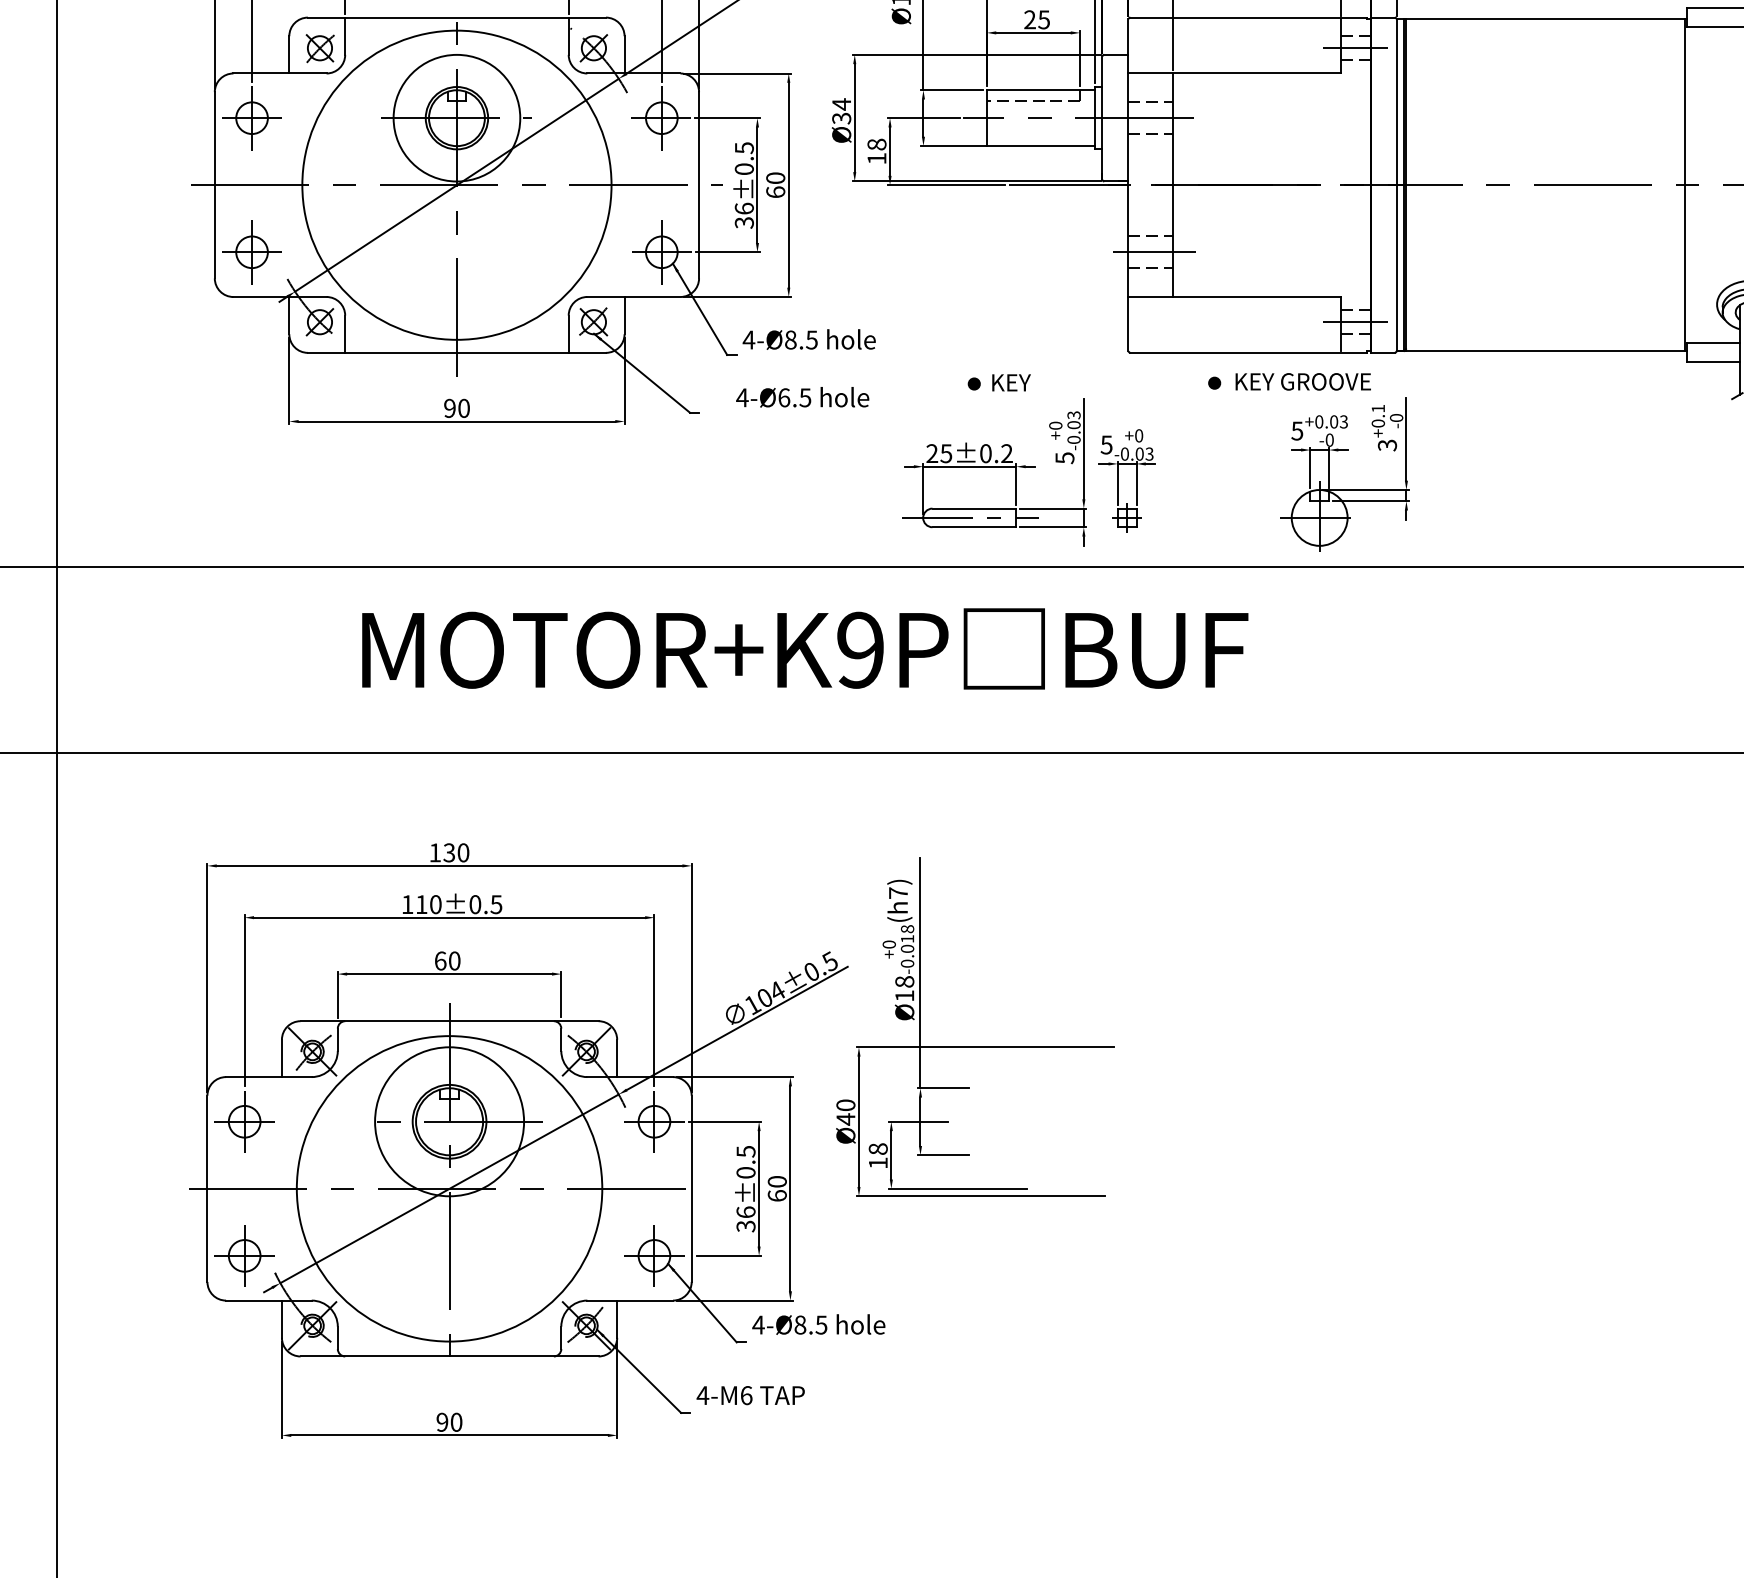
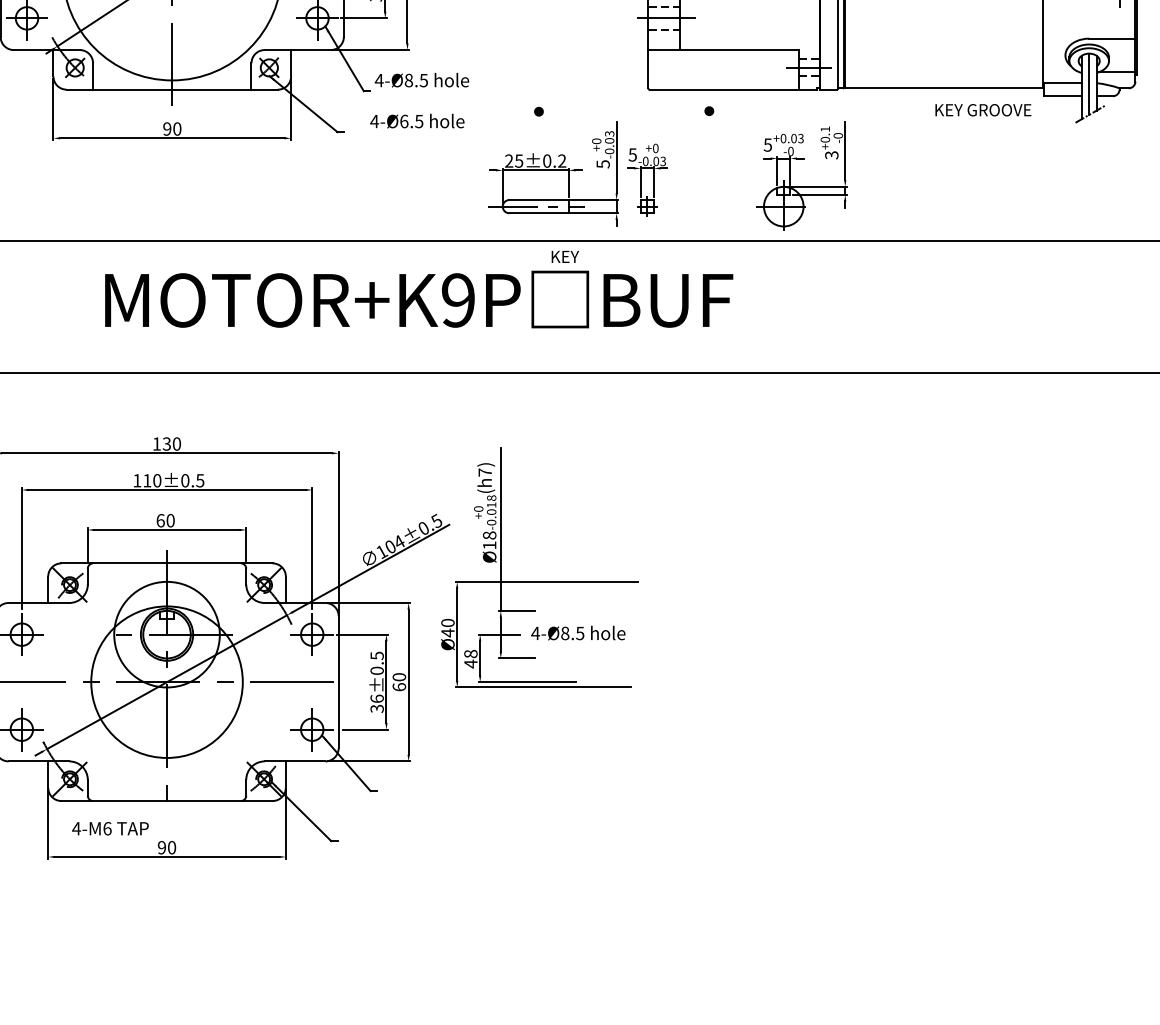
text: (1302, 381) -> (982, 109), moved
text: (1011, 382) -> (565, 256), moved
text: (878, 1163) -> (471, 664), 18 -> 48
circle: (449, 1188) -> (166, 681), size x0.7
text: (818, 1324) -> (578, 633), moved
text: (750, 1395) -> (110, 828), moved

